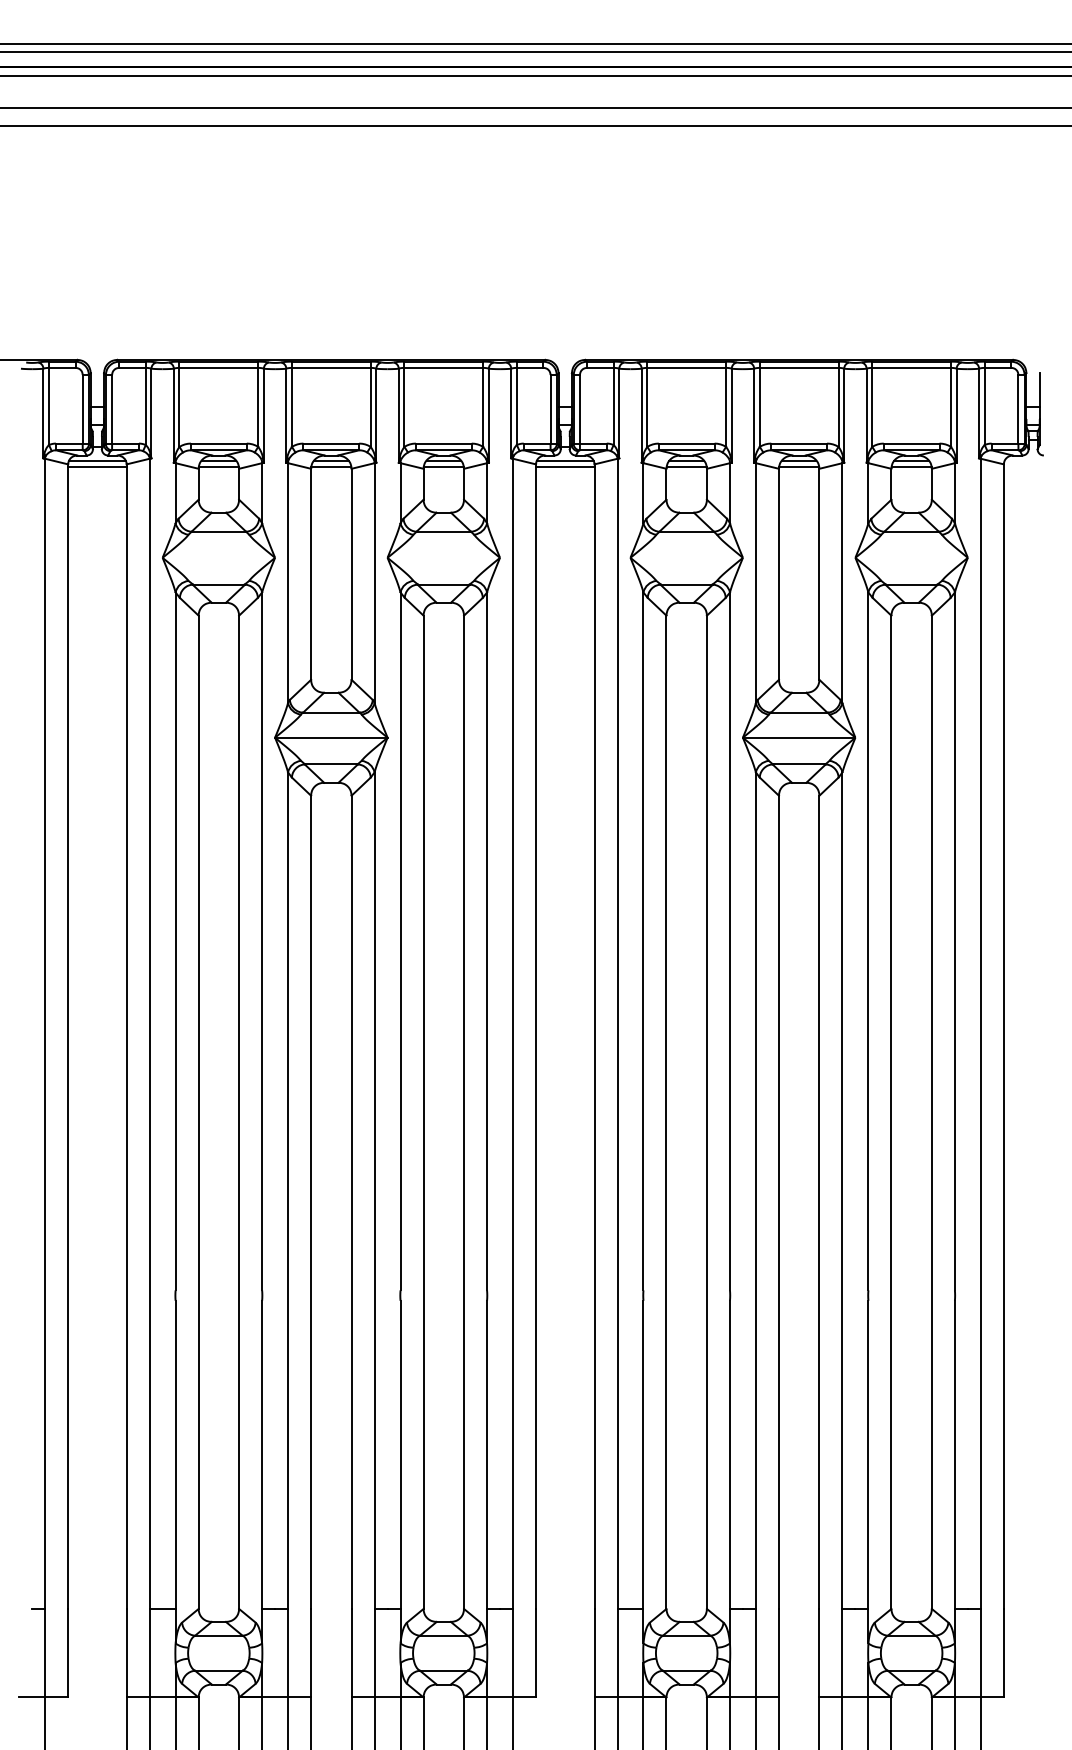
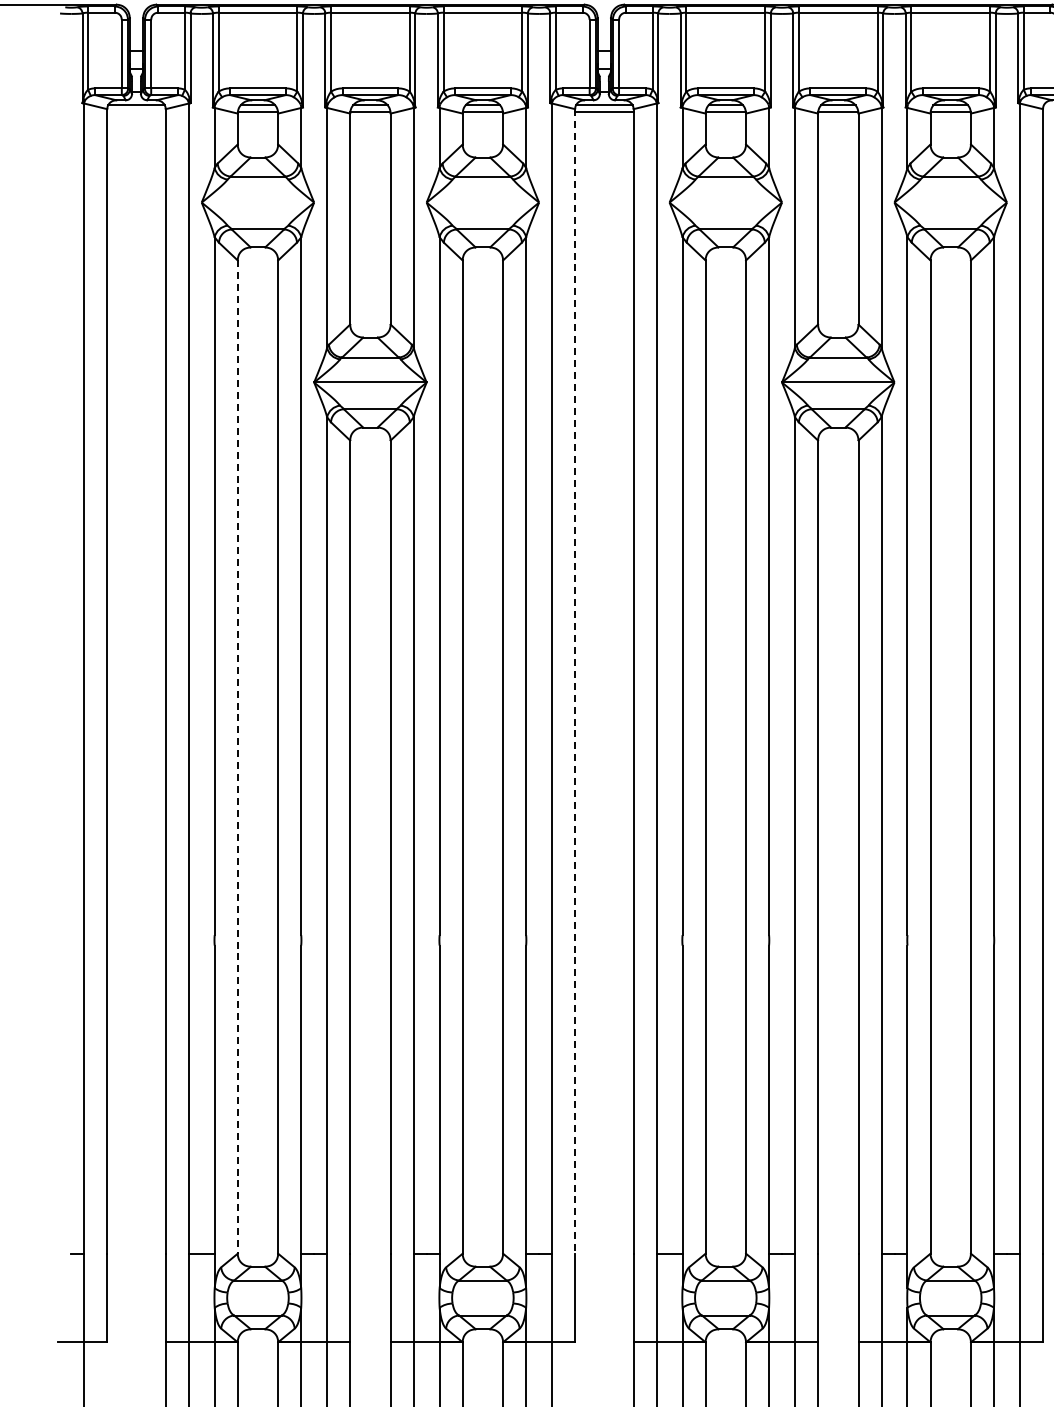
line: (97, 467) -> (136, 112), removed
line: (536, 1037) -> (575, 682), solid -> dashed
line: (198, 1112) -> (237, 757), solid -> dashed

